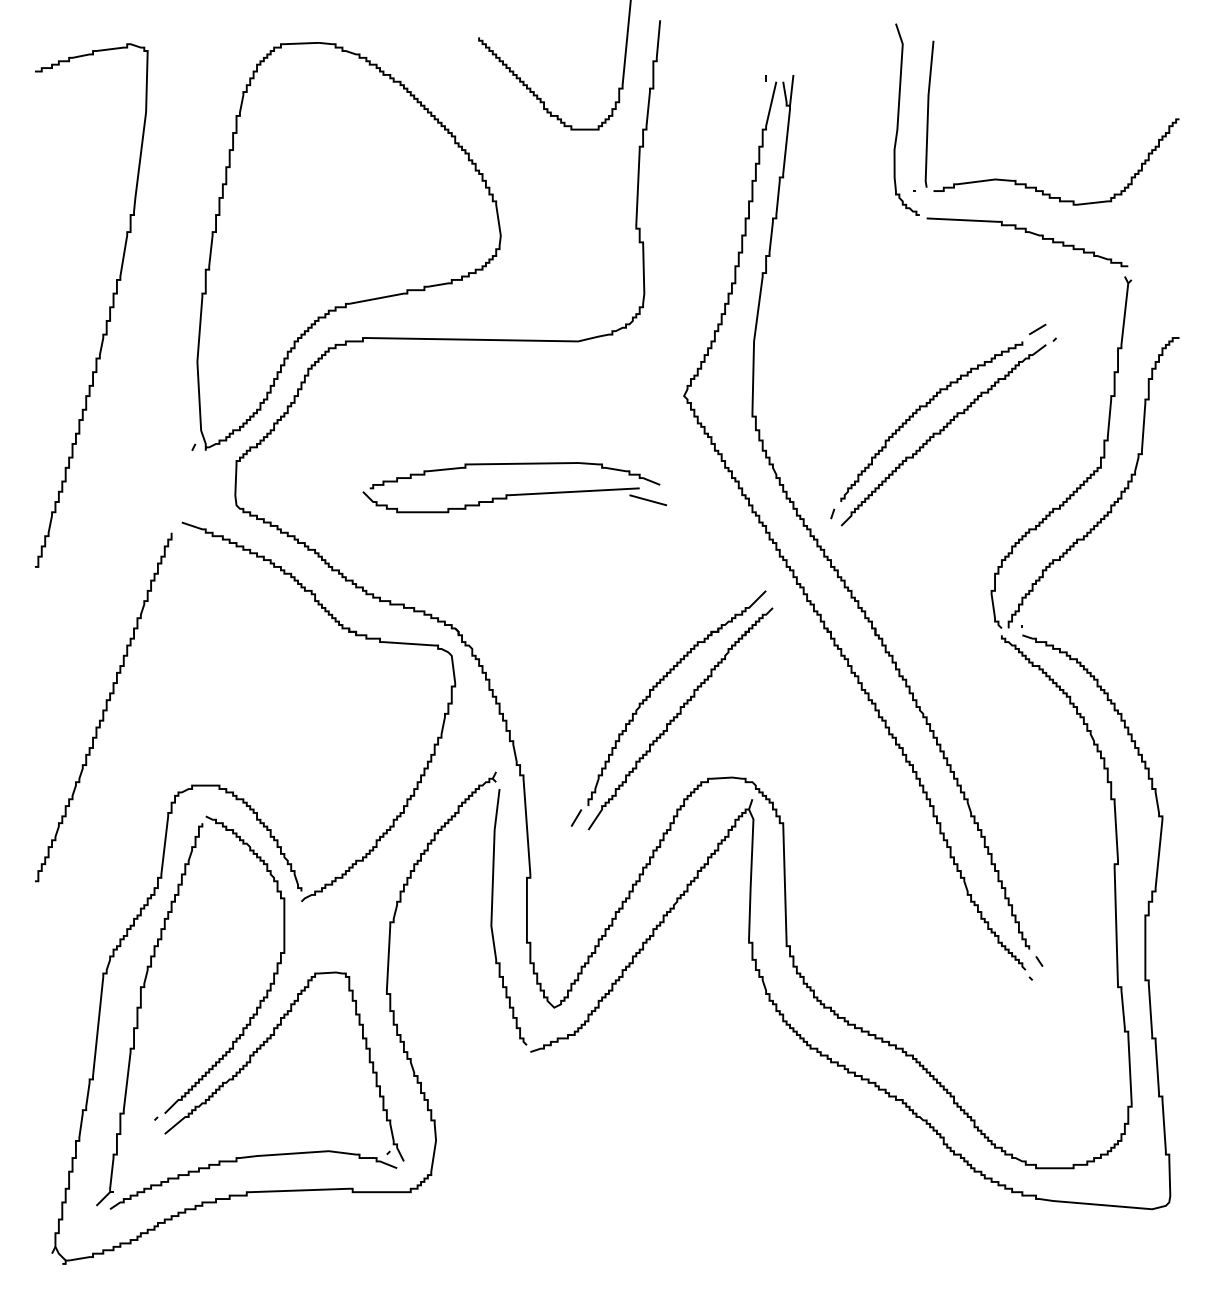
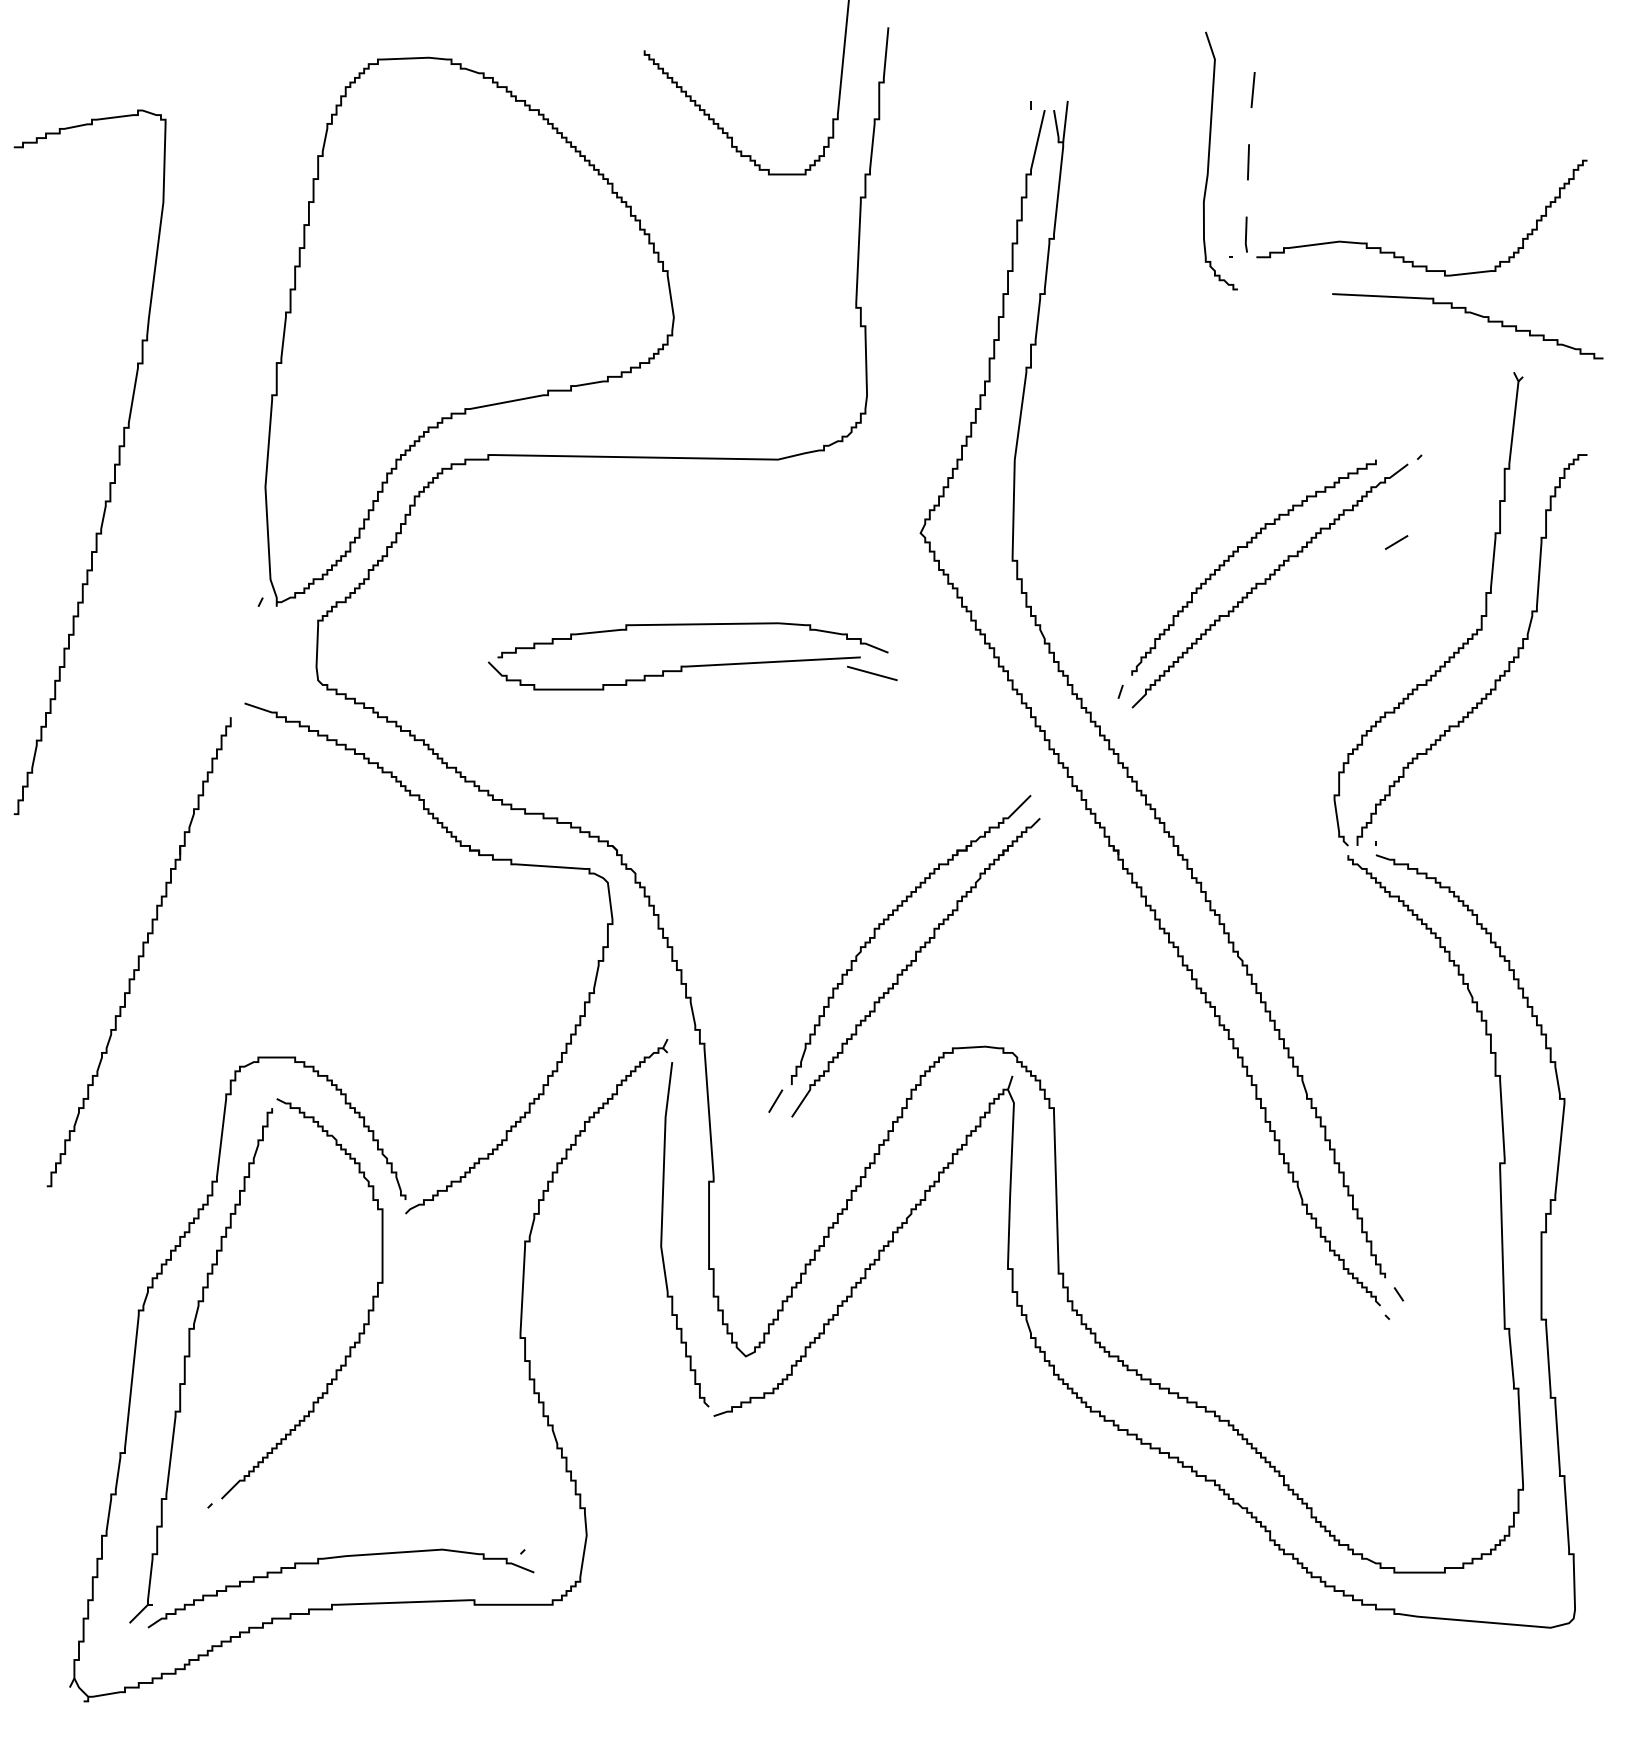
line: (927, 114) -> (1248, 153), solid -> dashed
curve: (1027, 232) -> (1467, 313), moved
curve: (109, 306) -> (114, 463), moved
line: (1037, 329) -> (1396, 542), moved
curve: (261, 1049) -> (351, 1412), removed

